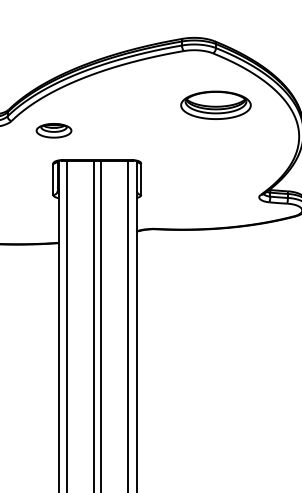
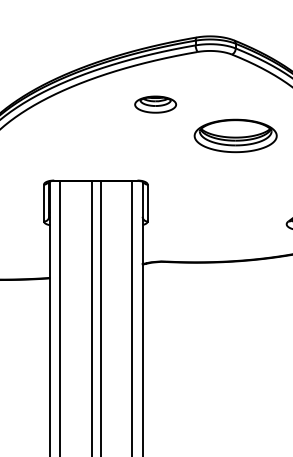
part: (215, 104) -> (235, 134), moved
part: (53, 130) -> (155, 104), moved

